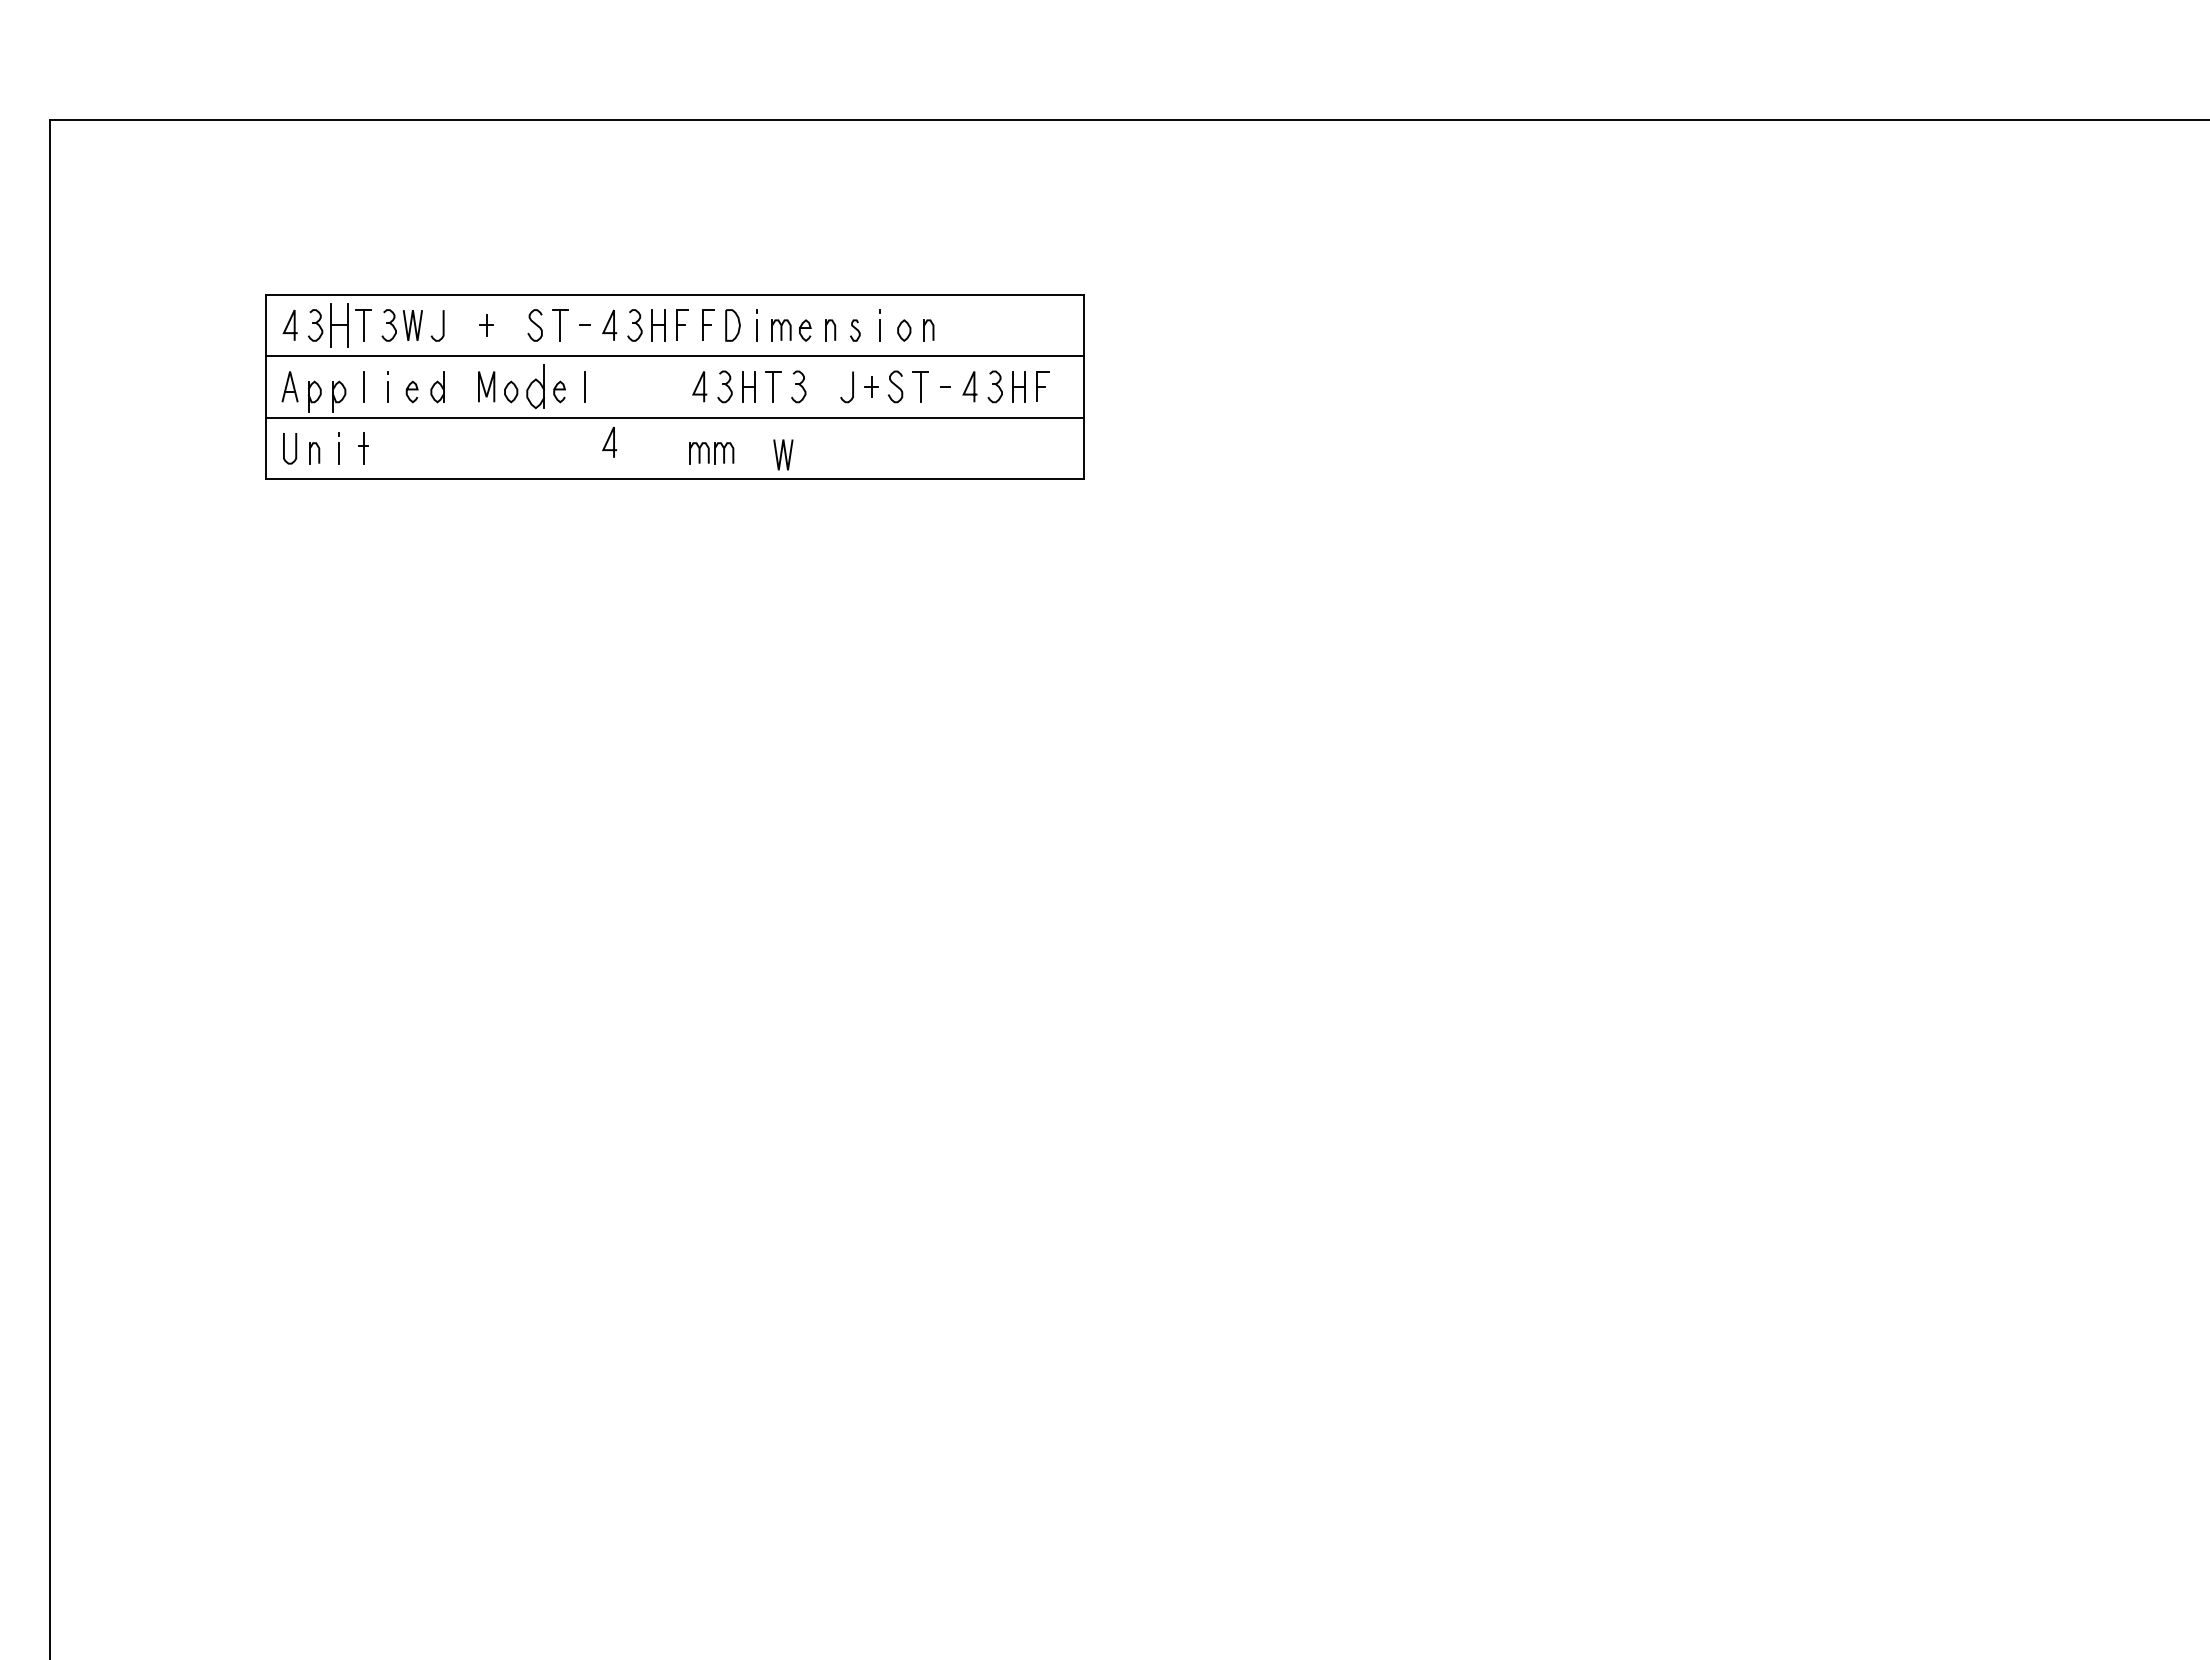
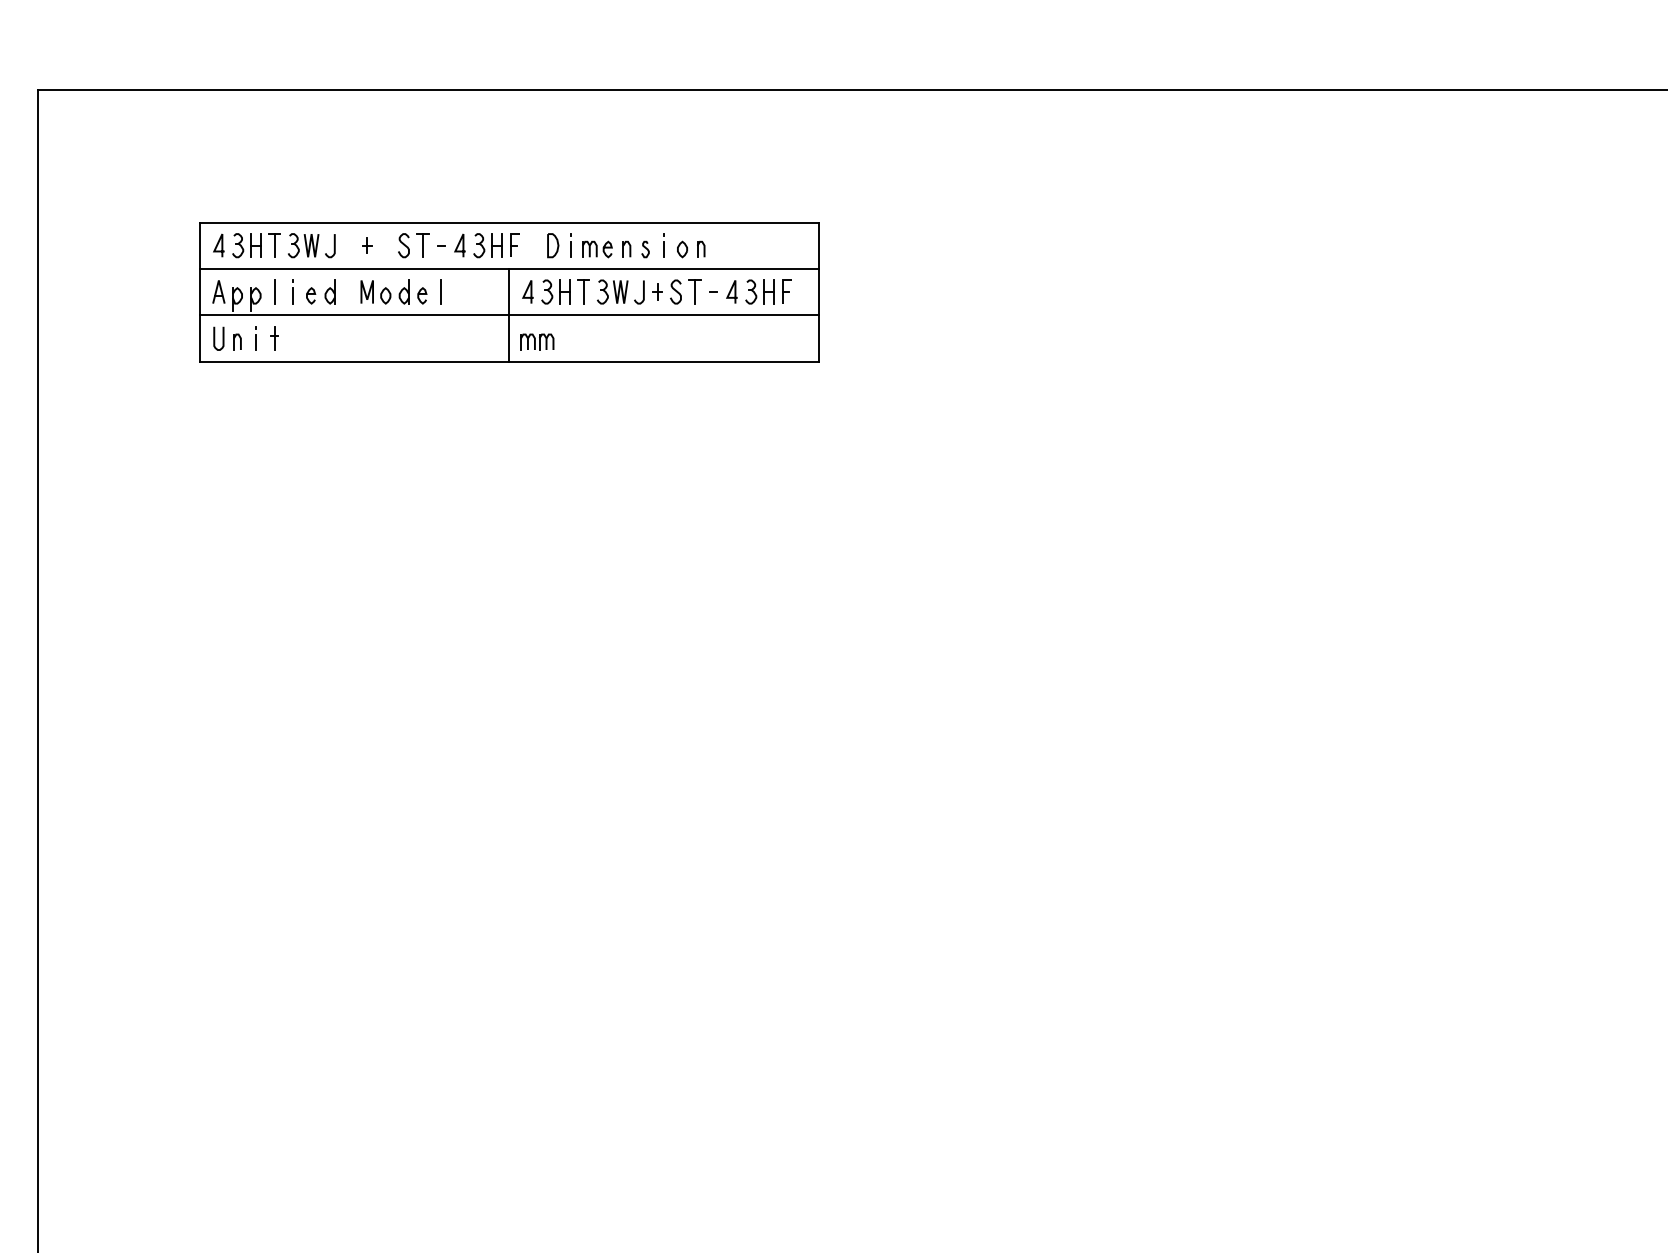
part: (708, 324) -> (534, 244), removed
part: (338, 325) -> (255, 245), size x0.71
part: (535, 387) -> (404, 292), size x0.71
line: (674, 417) -> (509, 315), added
line: (608, 441) -> (459, 333), removed
line: (782, 454) -> (620, 291), moved

